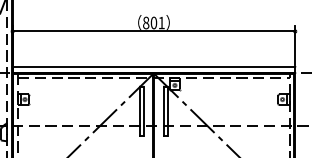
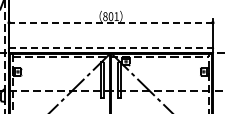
line: (154, 31) -> (111, 22), solid -> dashed
line: (154, 67) -> (111, 48), solid -> dashed

